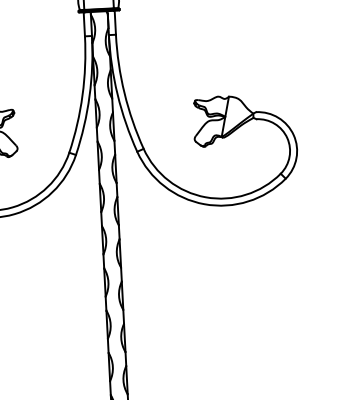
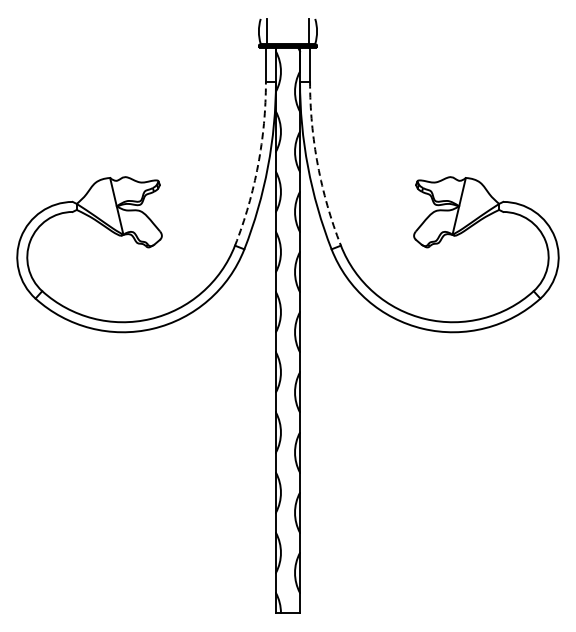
arc: (124, 93) -> (317, 165), solid -> dashed
arc: (82, 95) -> (258, 165), solid -> dashed

